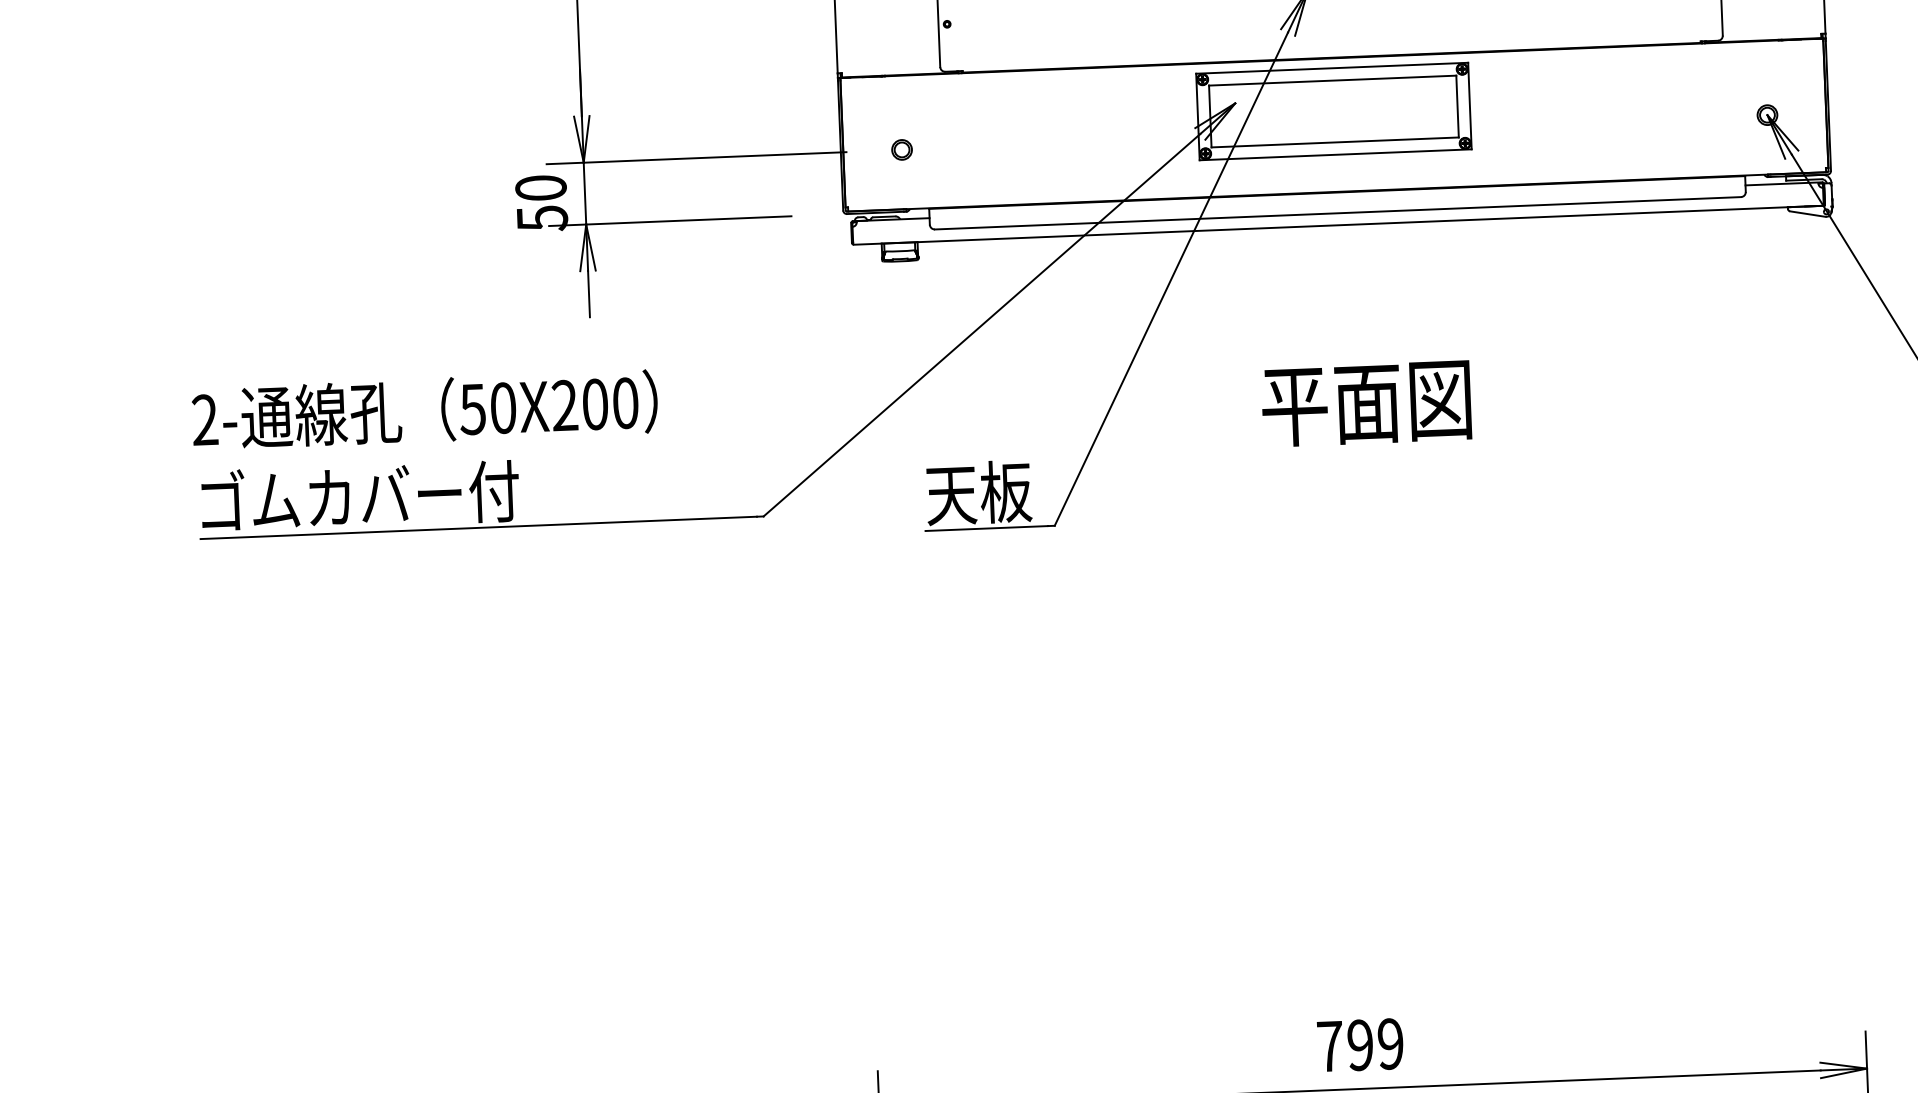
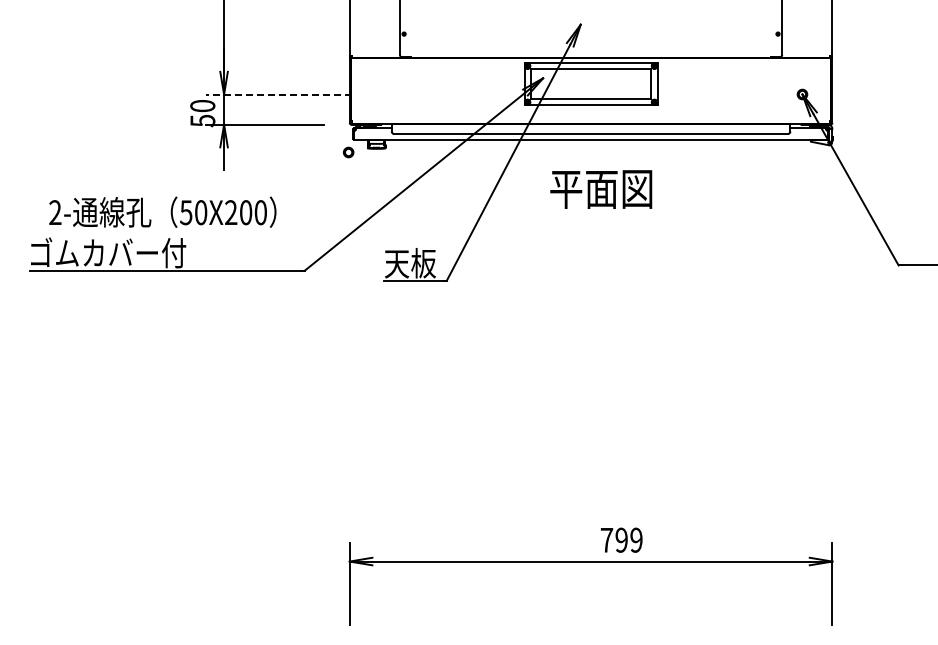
part: (901, 149) -> (348, 152), moved
line: (695, 158) -> (278, 94), solid -> dashed
text: (1367, 403) -> (601, 189), moved
text: (424, 408) -> (162, 211), moved
text: (1359, 1043) -> (621, 539), moved

